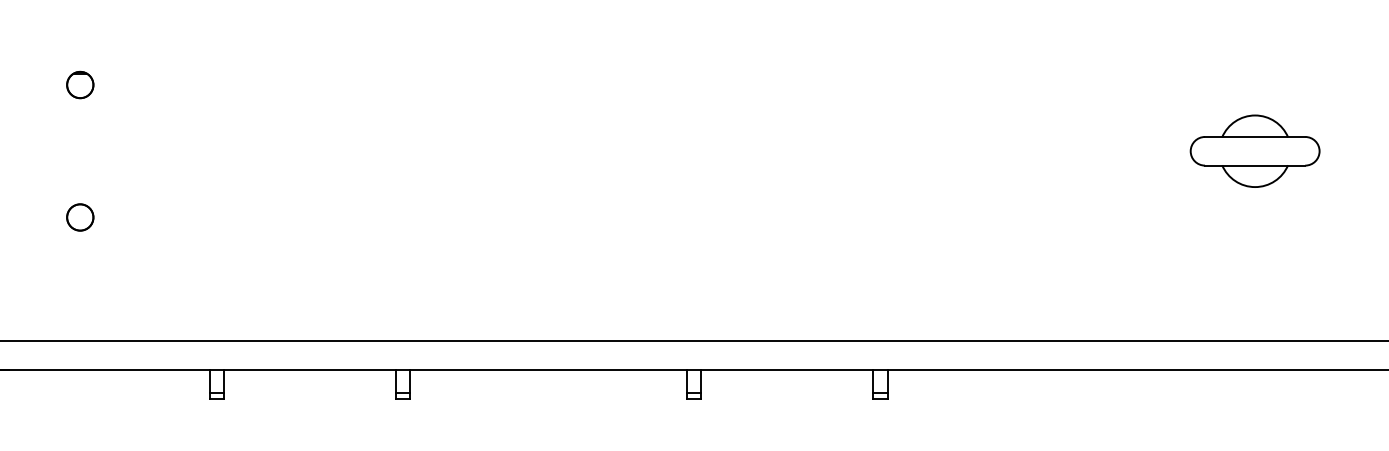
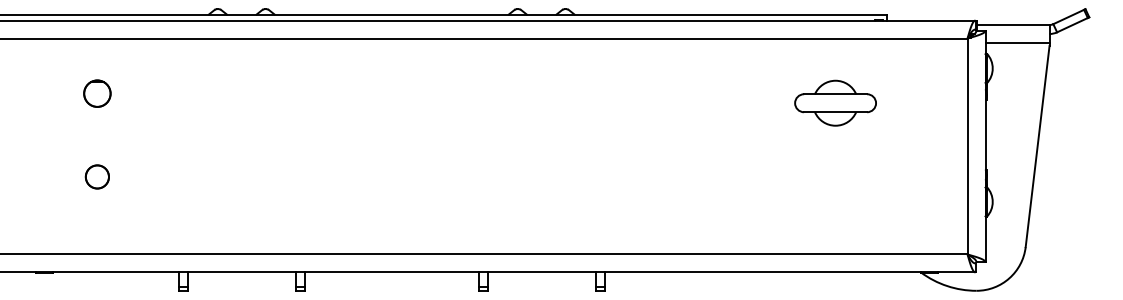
circle: (80, 84) -> (97, 93), size x1.6
part: (1254, 150) -> (835, 102), moved
circle: (80, 216) -> (97, 176), size x1.4

